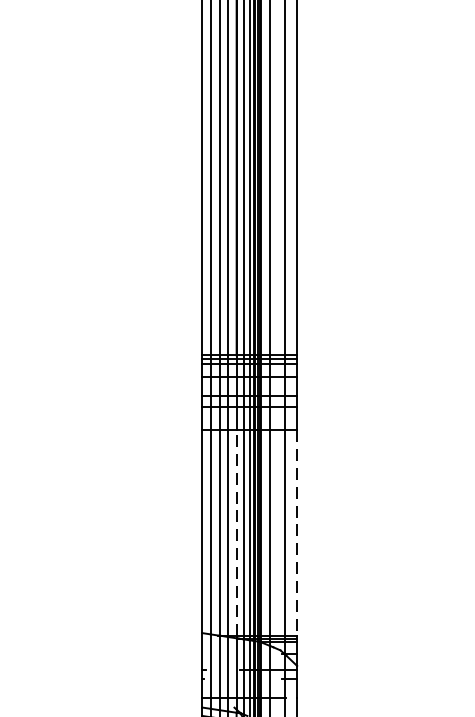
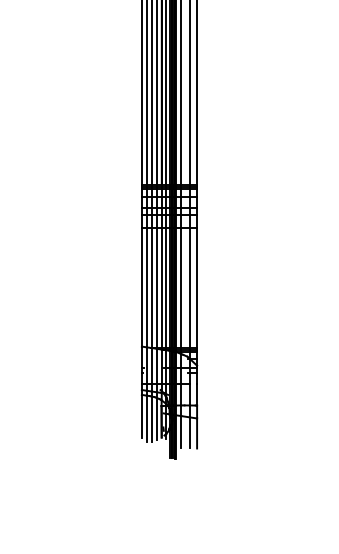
line: (236, 533) -> (161, 288), dashed -> solid
line: (297, 533) -> (197, 288), dashed -> solid

